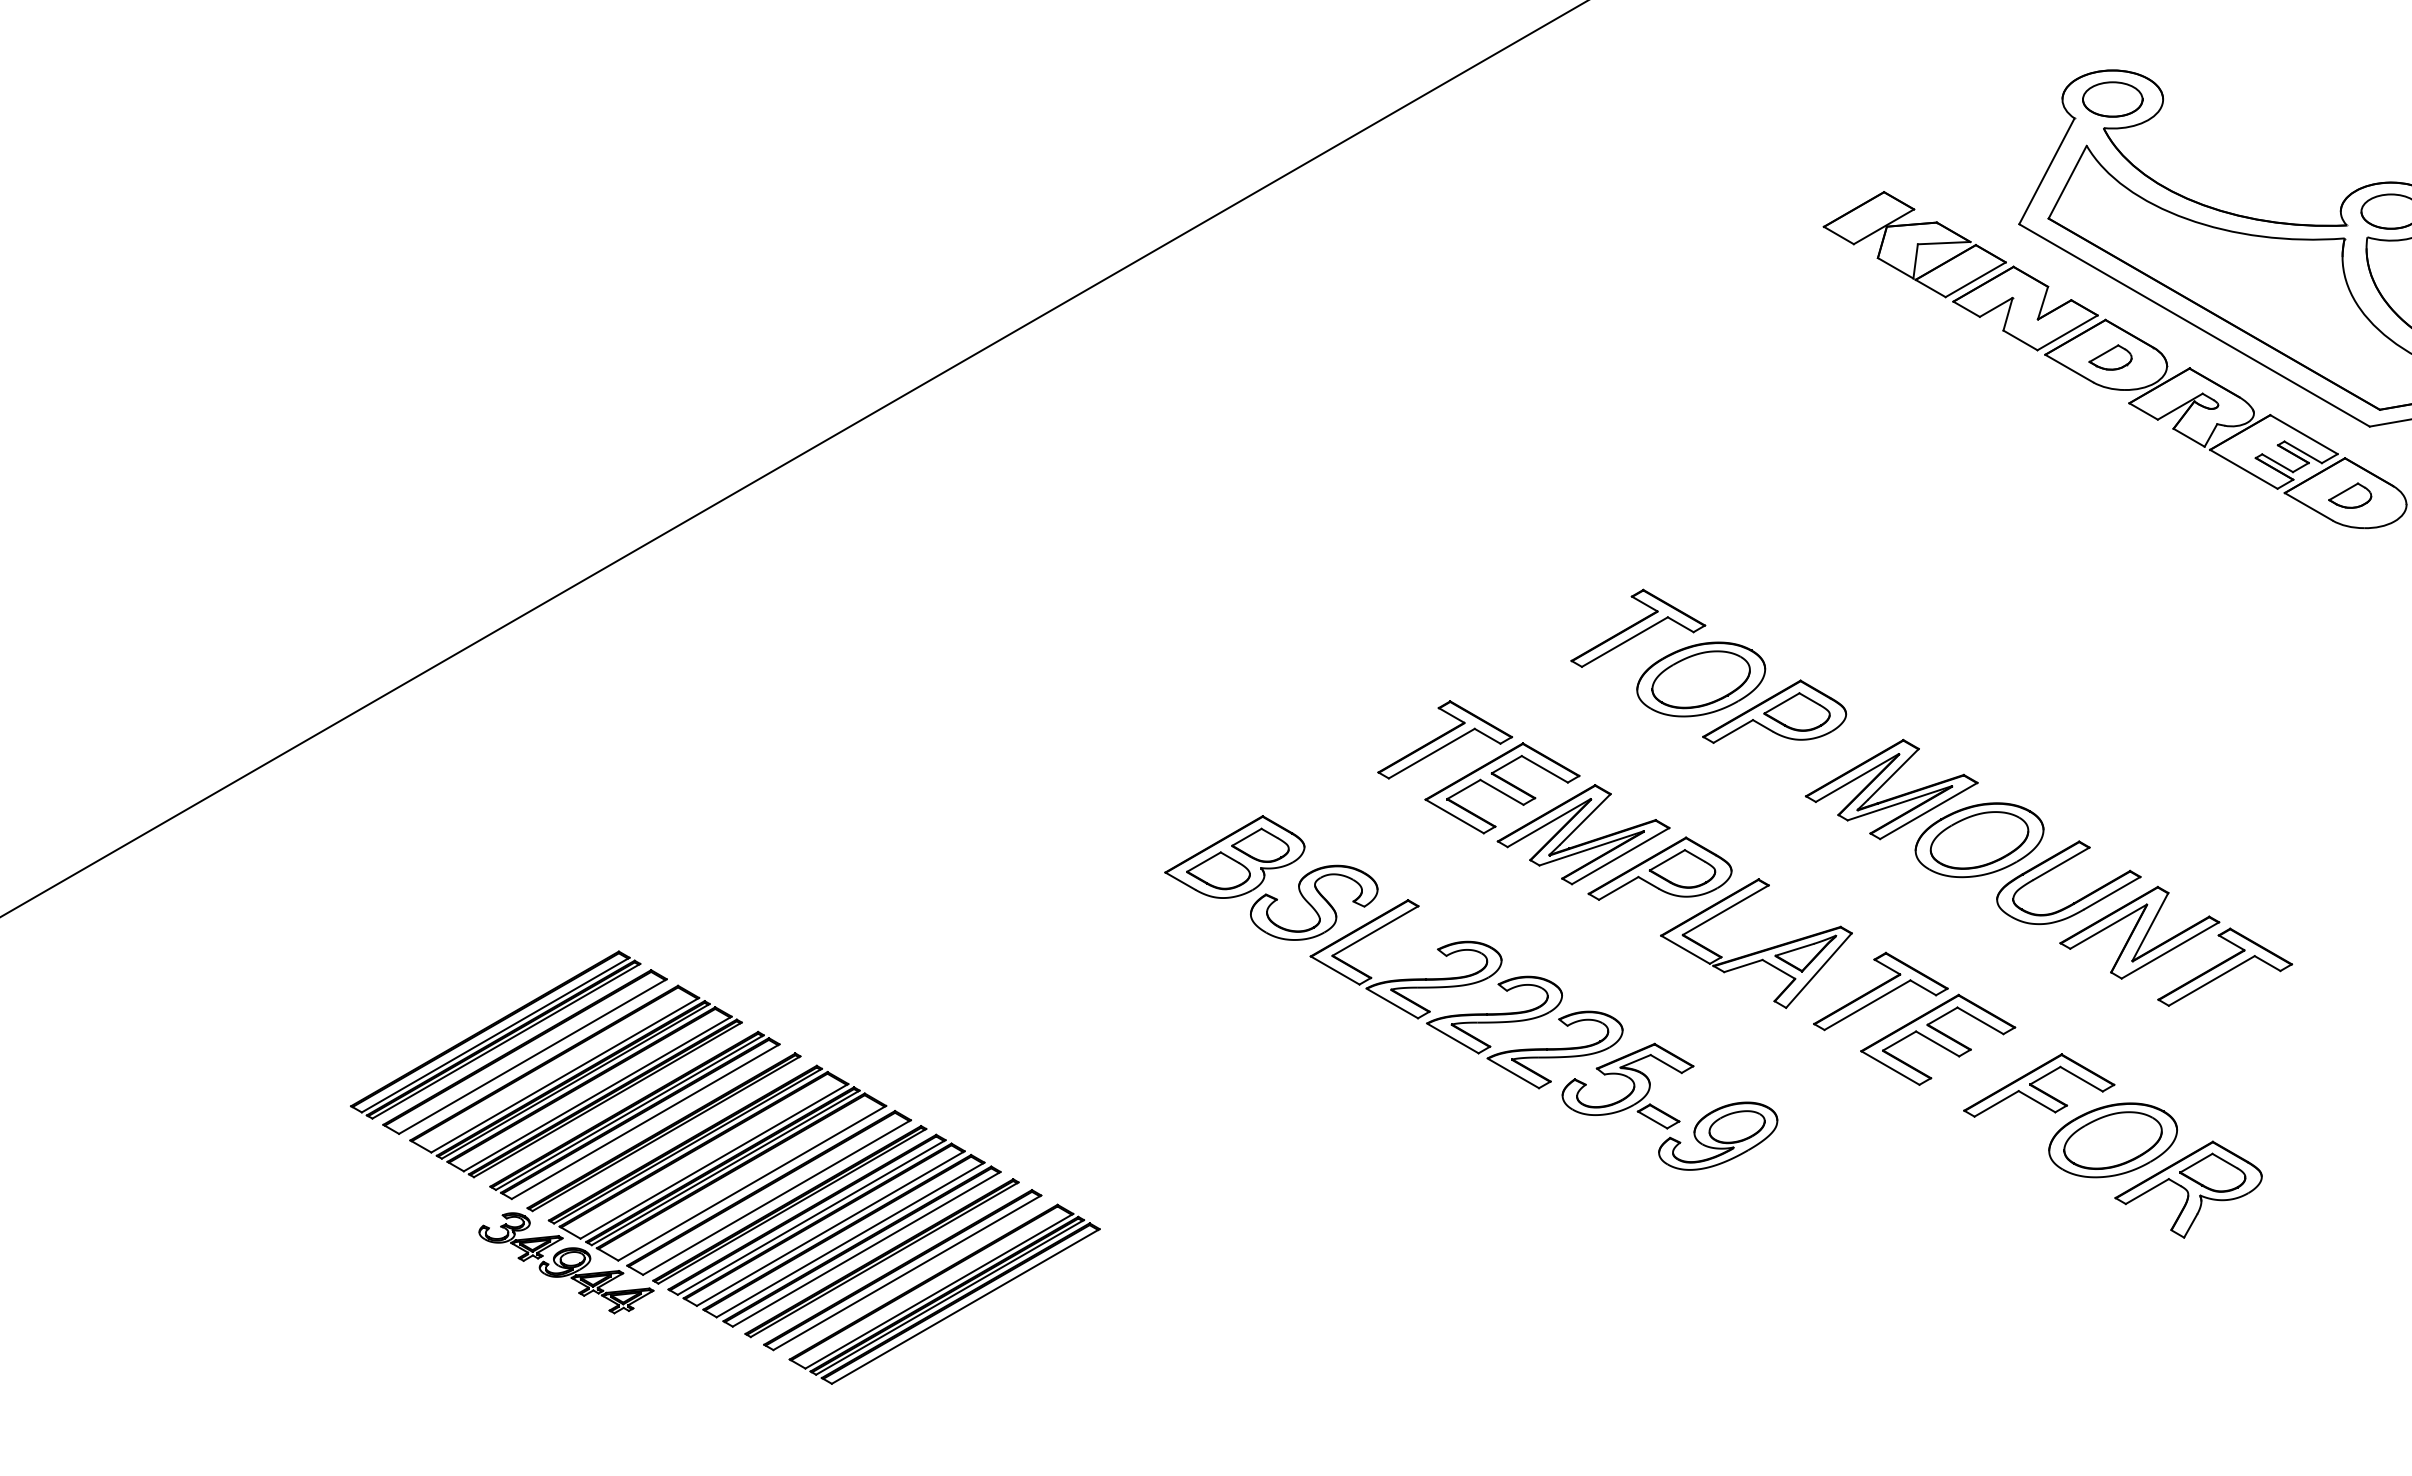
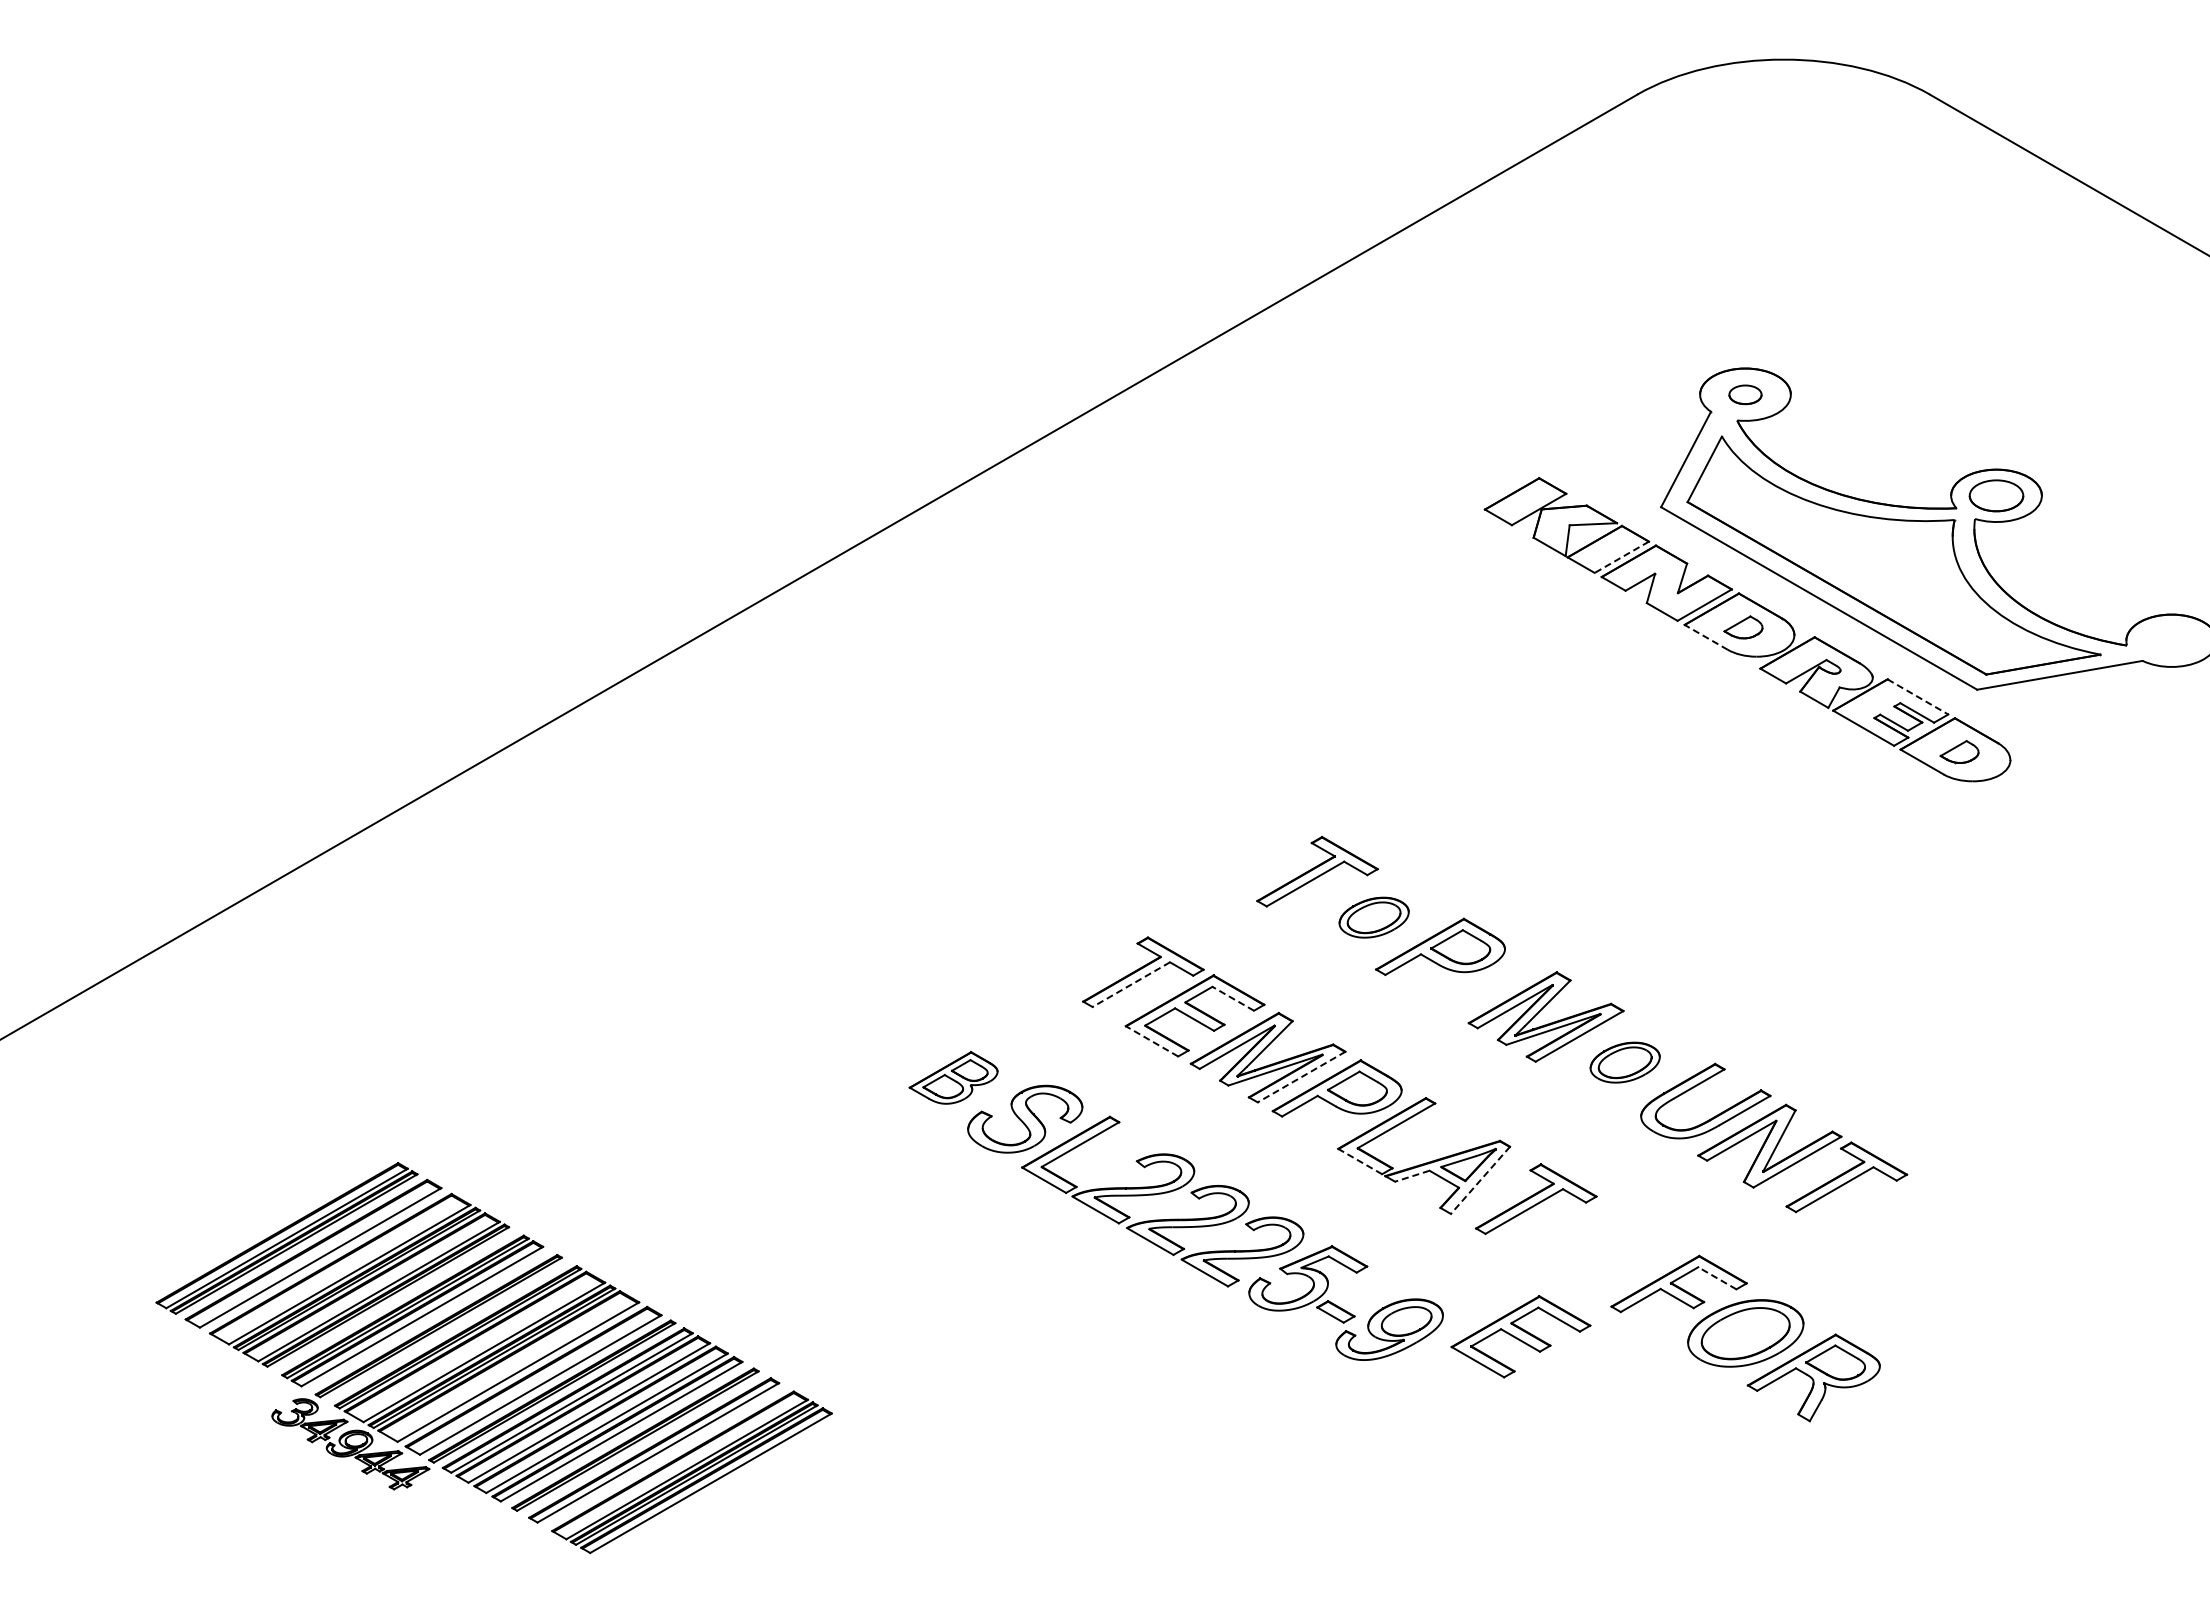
part: (2112, 99) -> (1745, 394), size x0.6
line: (1975, 280) -> (1621, 557), solid -> dashed
line: (2069, 368) -> (1706, 637), solid -> dashed
line: (2304, 435) -> (1918, 697), solid -> dashed
part: (1700, 679) -> (1373, 917), size x0.6
line: (1432, 753) -> (1131, 984), solid -> dashed
line: (1545, 768) -> (1233, 998), solid -> dashed
line: (1454, 816) -> (1151, 1041), solid -> dashed
part: (1978, 839) -> (1624, 1062), size x0.6
part: (1234, 856) -> (953, 1077), size x0.7
line: (1620, 856) -> (1301, 1077), solid -> dashed
line: (1684, 949) -> (1359, 1161), solid -> dashed
line: (1742, 966) -> (1411, 1176), solid -> dashed
line: (1818, 970) -> (1480, 1180), solid -> dashed
part: (1937, 1039) -> (1520, 1336), moved
line: (2080, 1079) -> (1716, 1278), solid -> dashed

